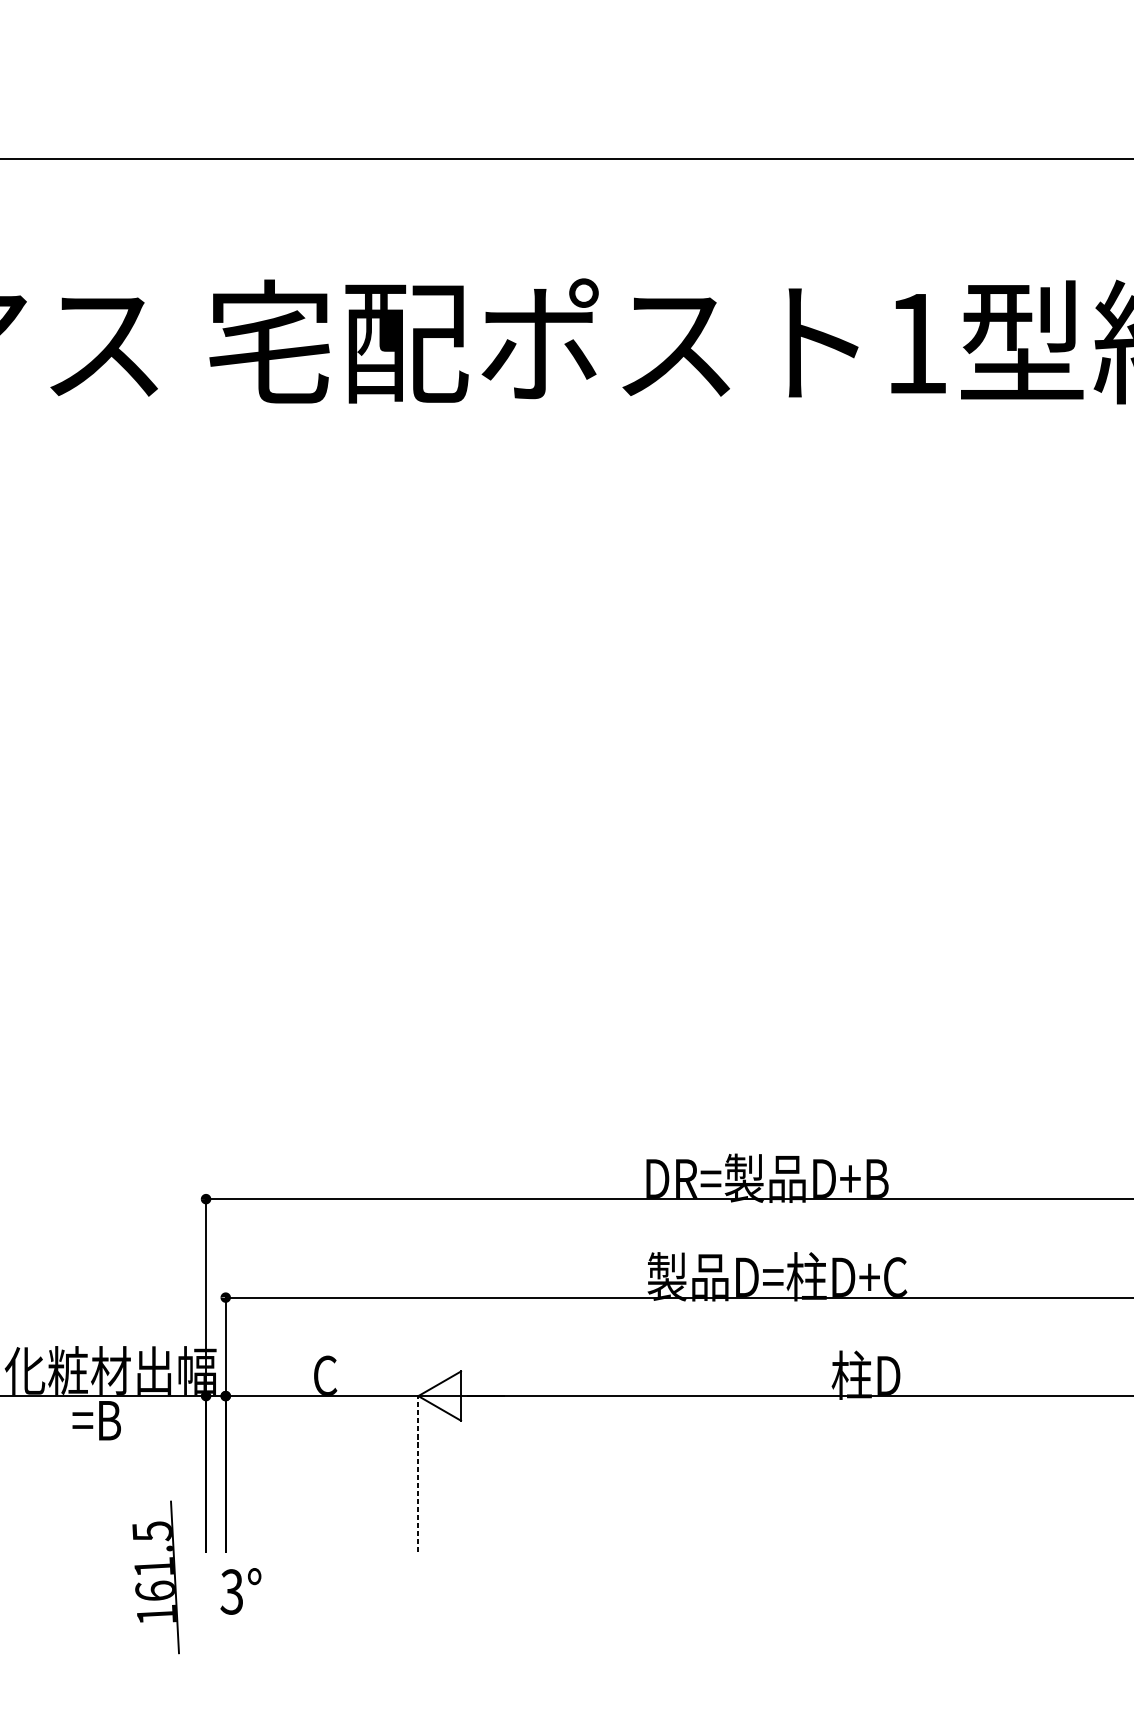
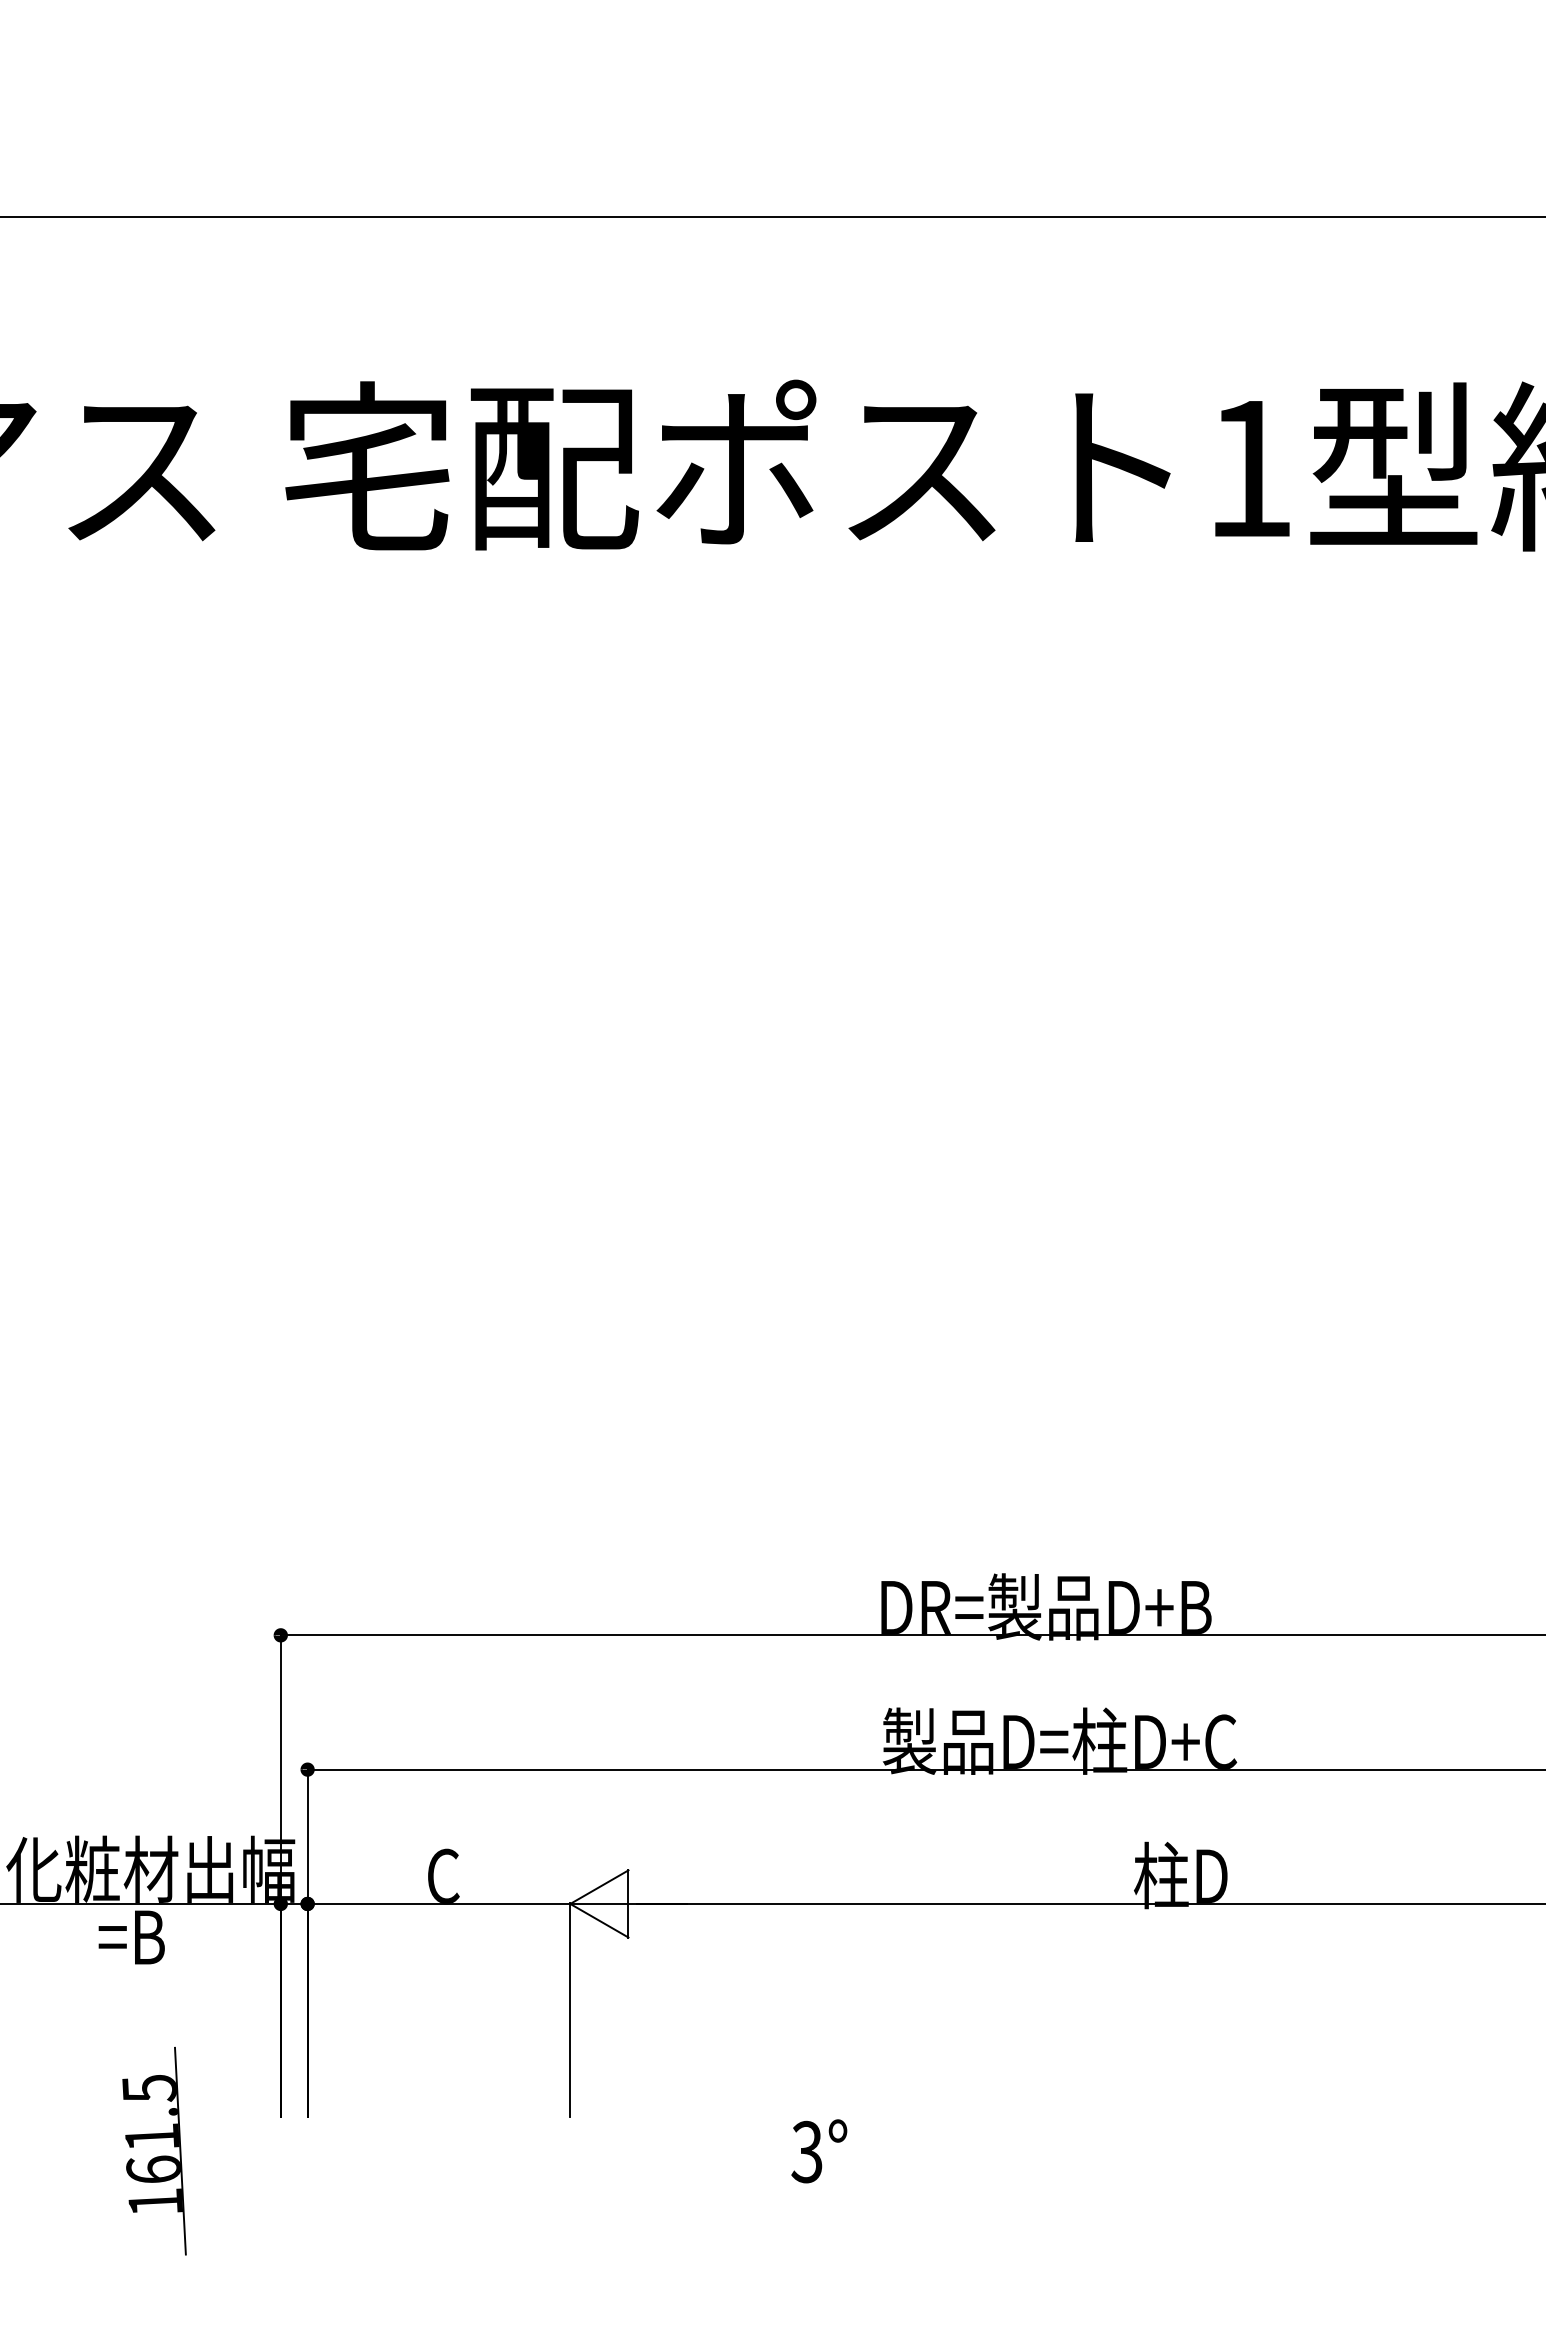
line: (418, 1474) -> (570, 2010), dashed -> solid
part: (155, 1577) -> (154, 2151), moved
text: (241, 1591) -> (819, 2151), moved

